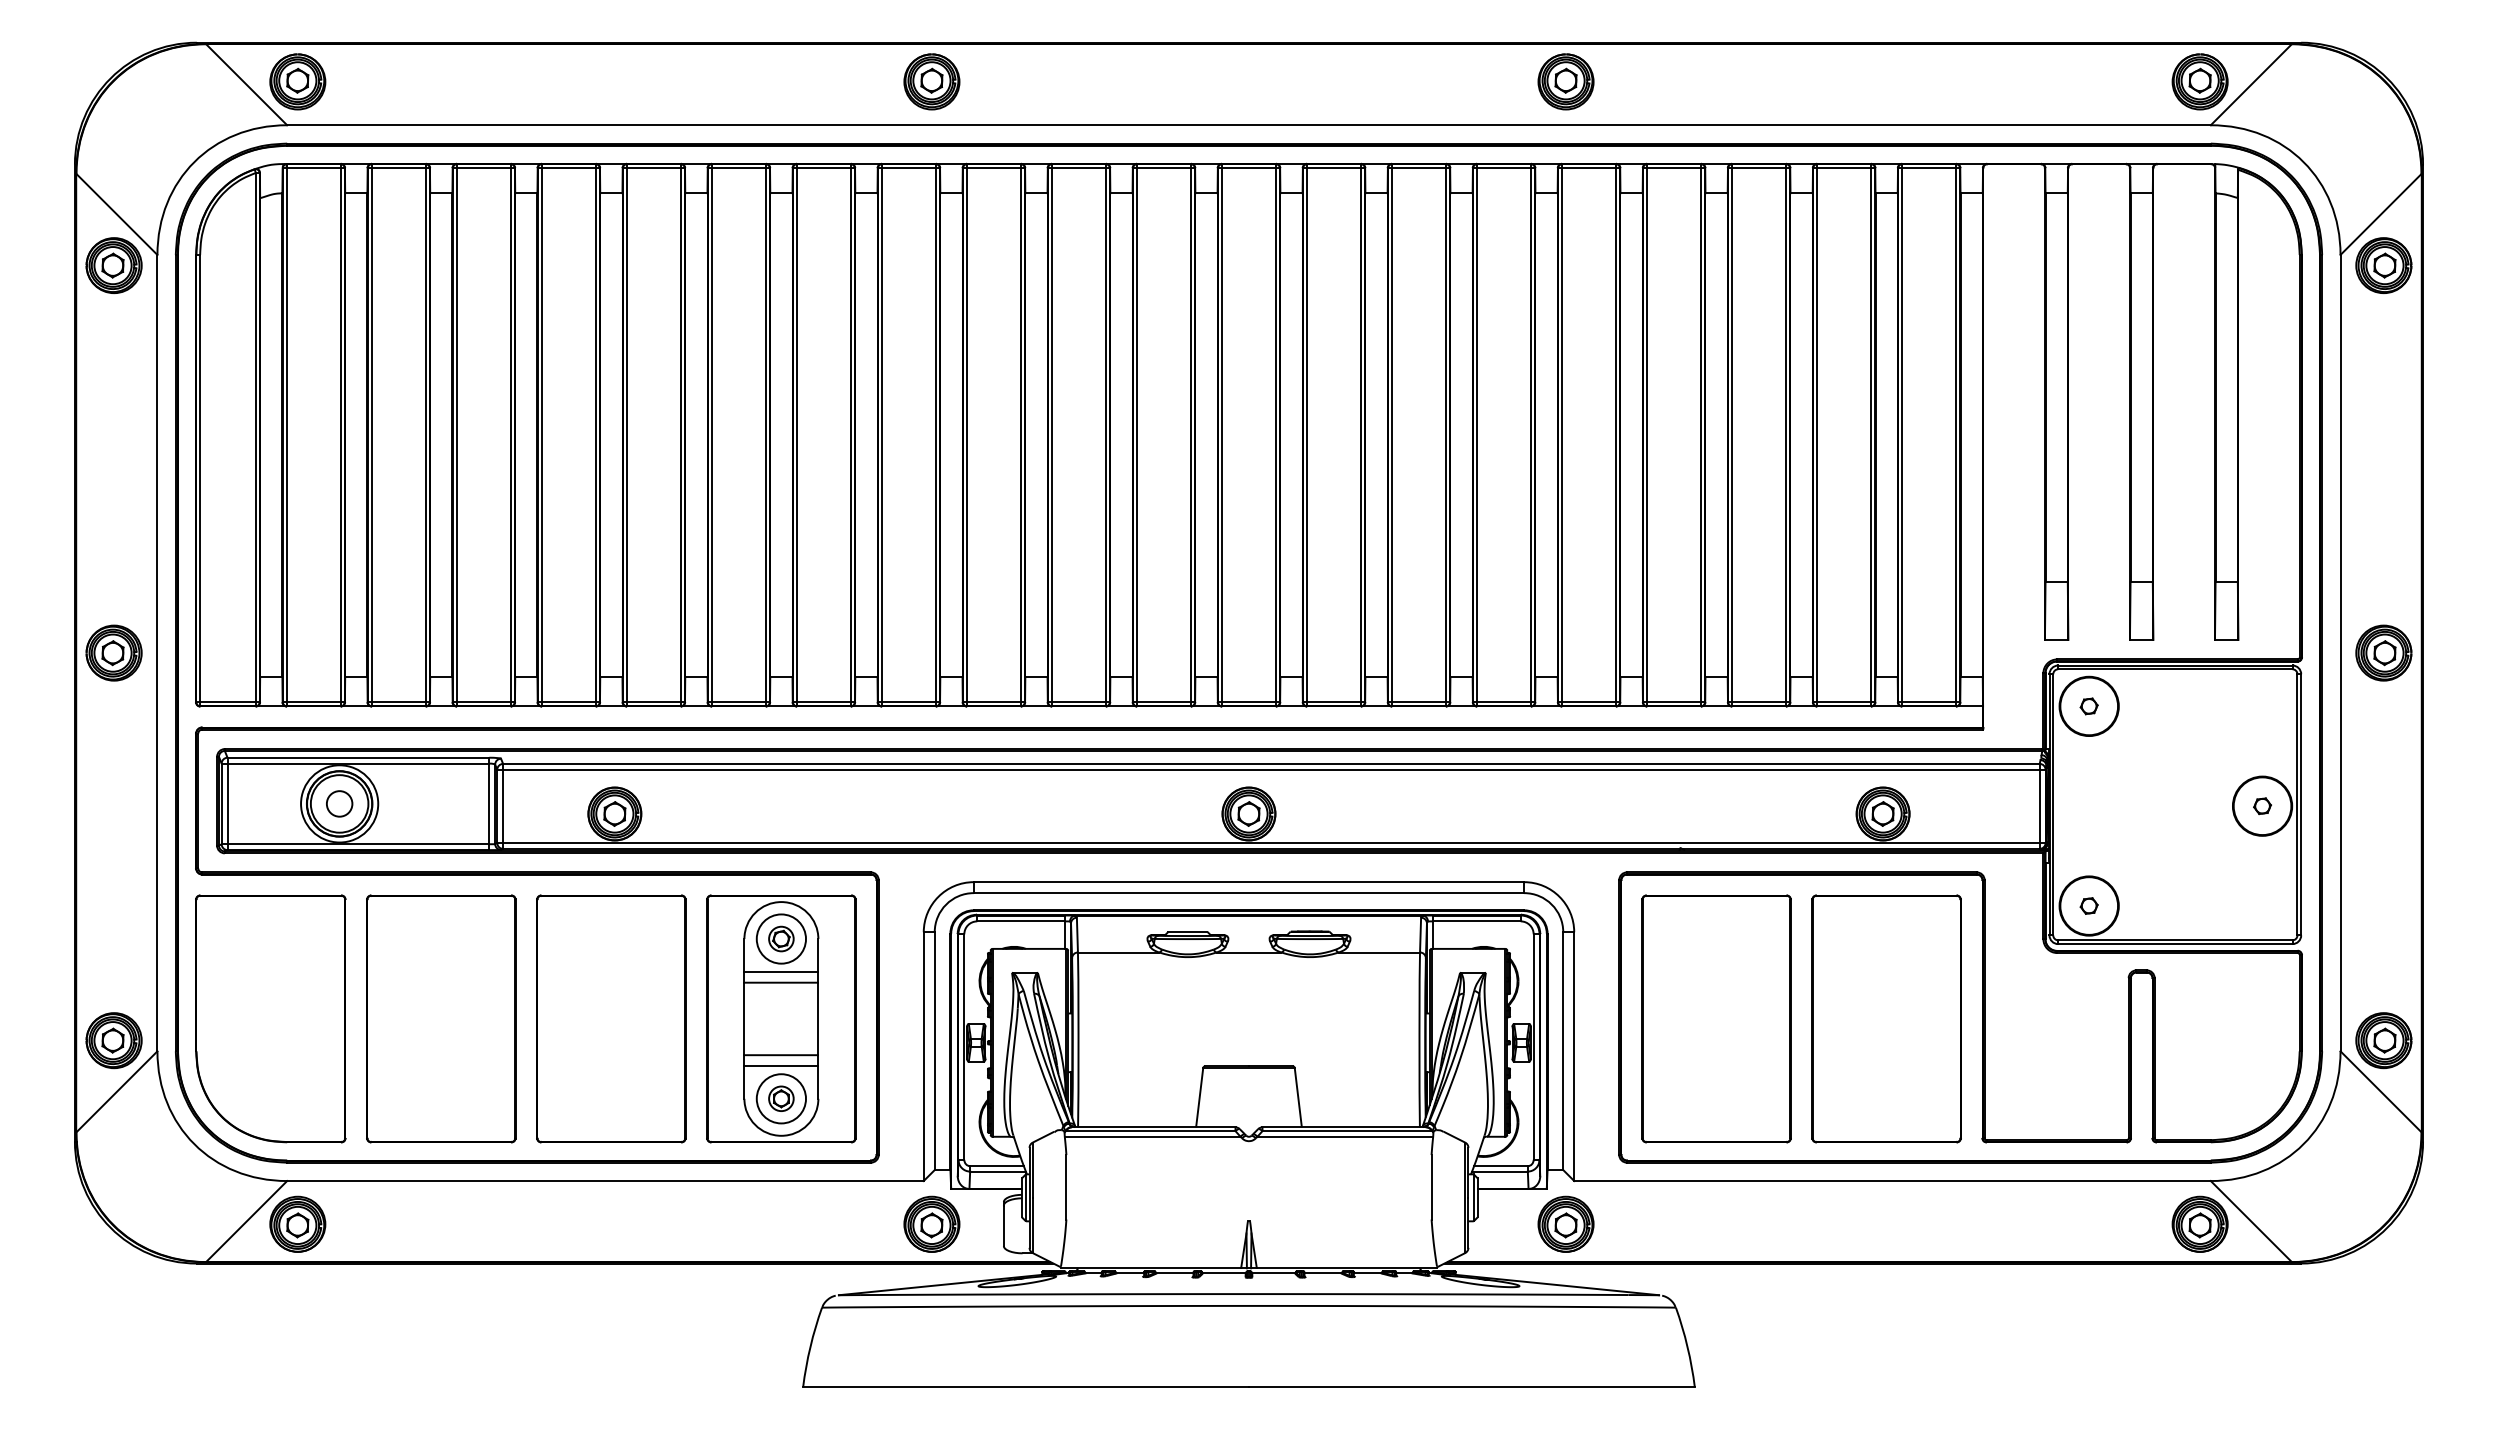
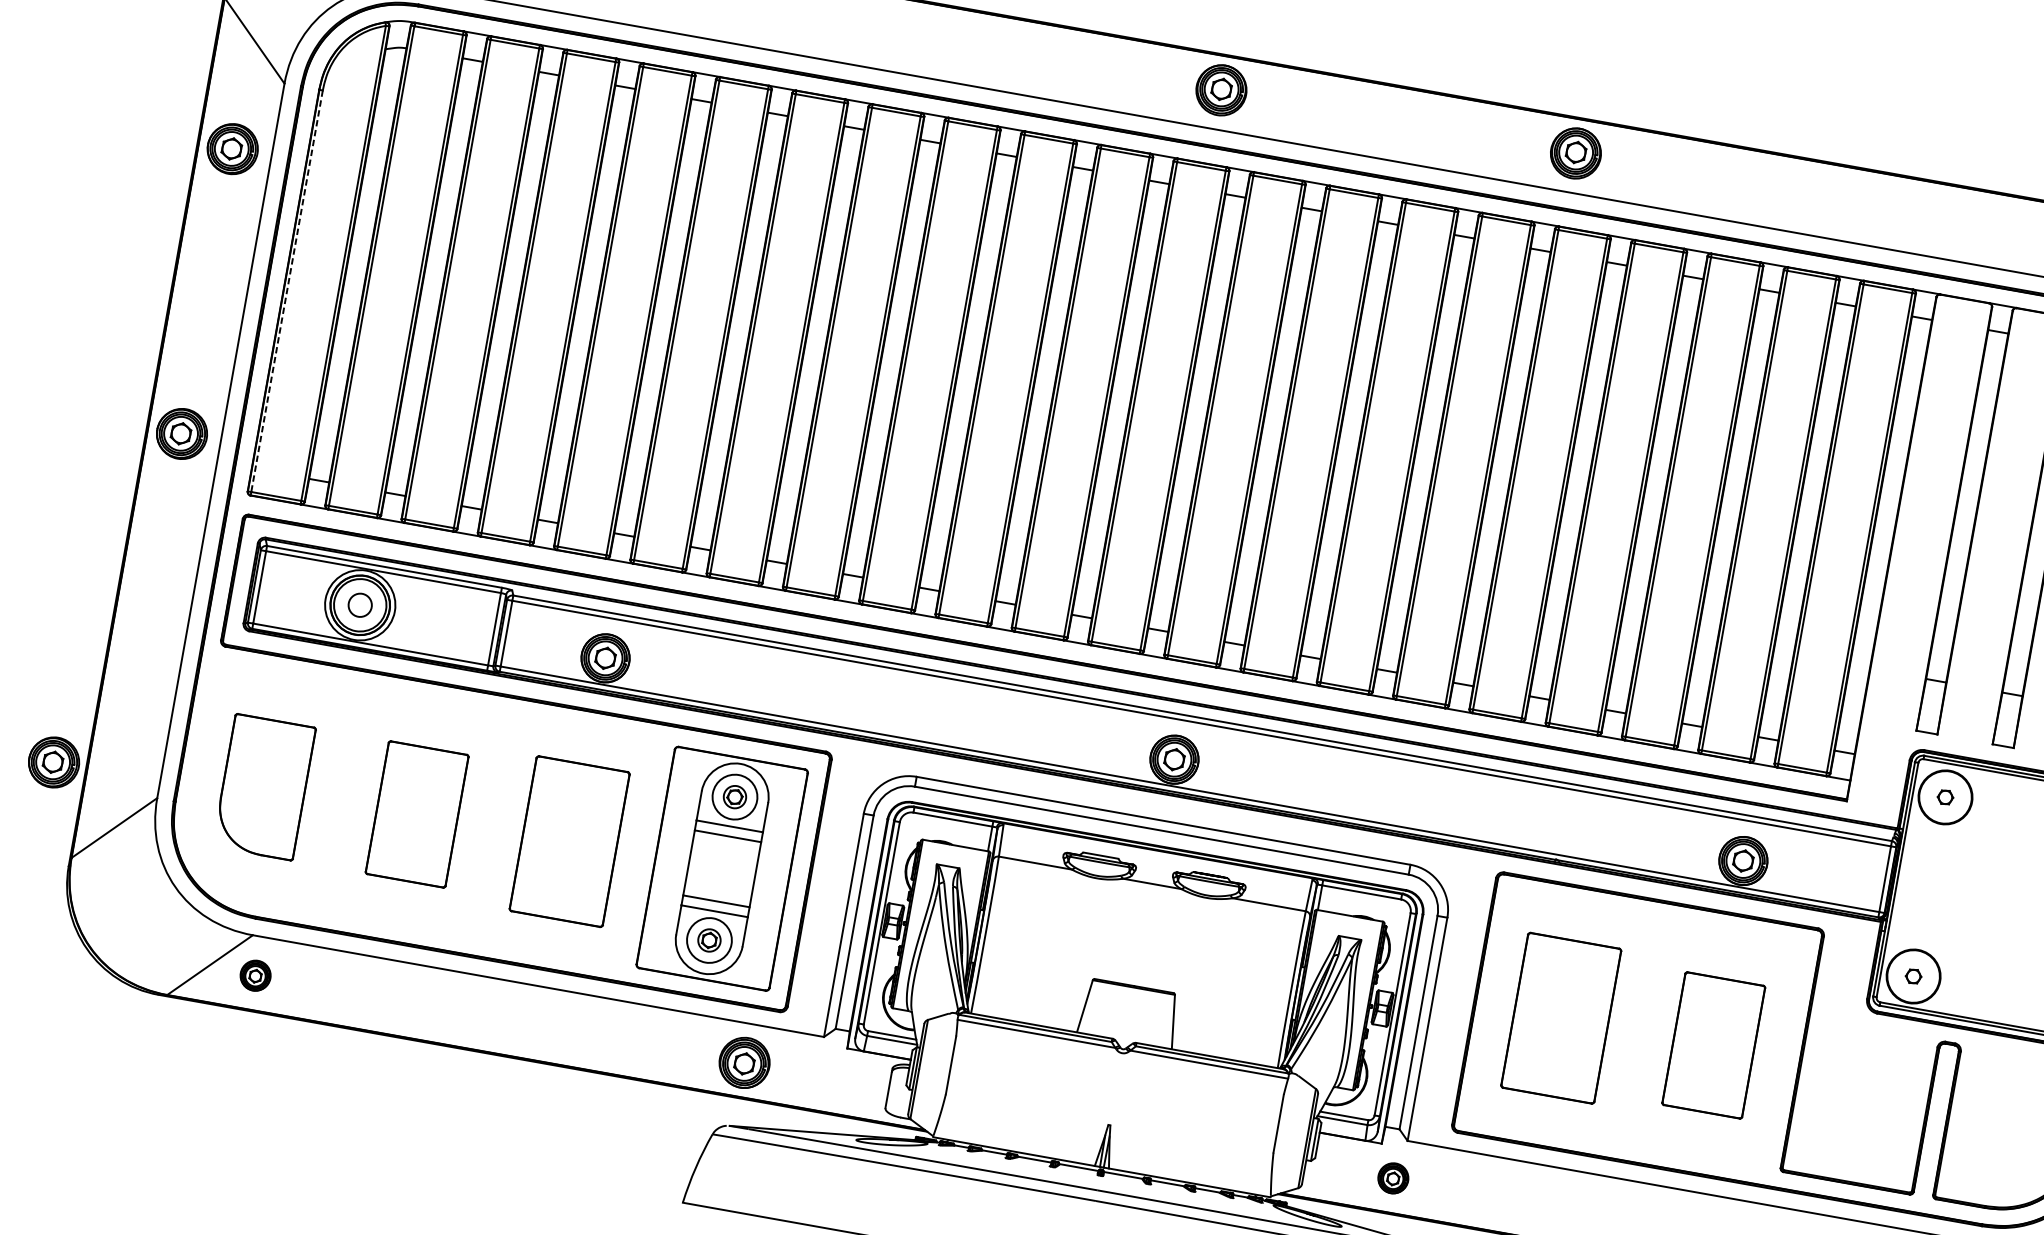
part: (931, 81) -> (1221, 89), moved
part: (113, 265) -> (232, 148), moved
line: (200, 478) -> (287, 291), solid -> dashed
part: (270, 1018) -> (263, 786), size x0.6
part: (441, 1018) -> (417, 814), size x0.6
part: (611, 1018) -> (569, 841), size x0.7
part: (1716, 1018) -> (1561, 1017), size x0.7
part: (1886, 1018) -> (1713, 1045), size x0.6
part: (113, 1040) -> (53, 762), moved
part: (297, 1223) -> (255, 975), size x0.6
part: (931, 1223) -> (744, 1062), moved
part: (1565, 1223) -> (1393, 1177), size x0.6

